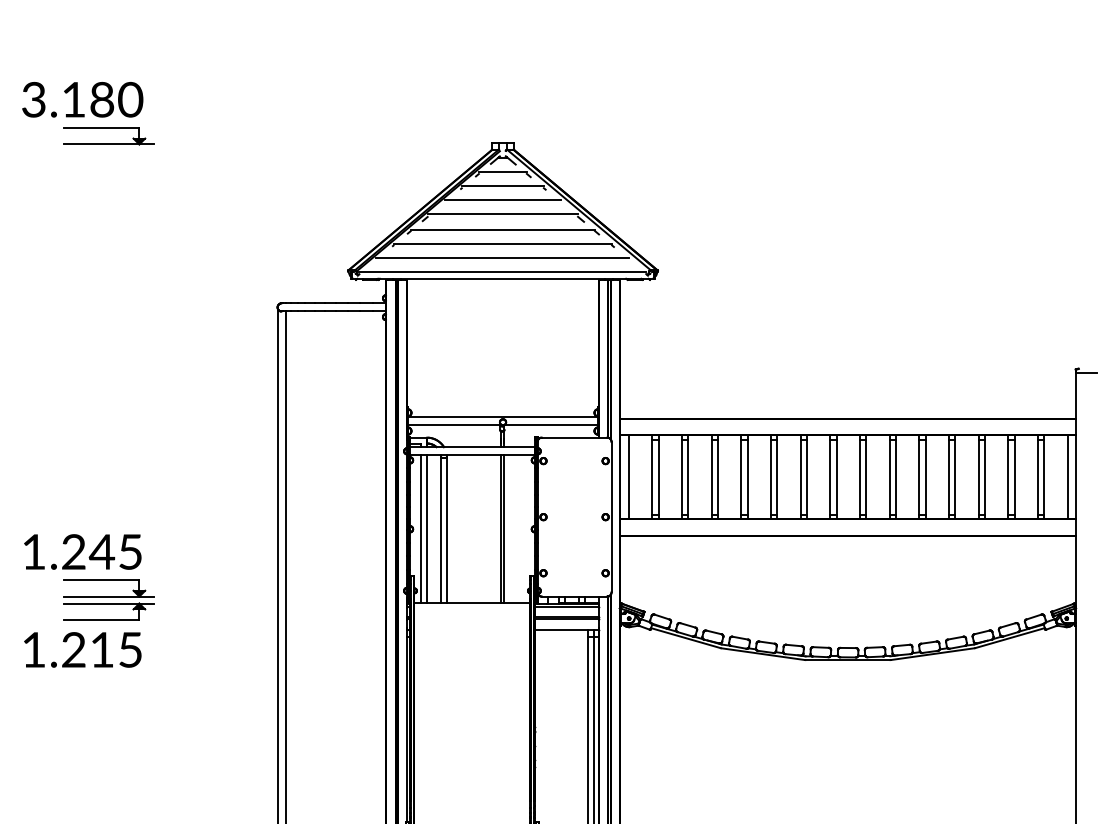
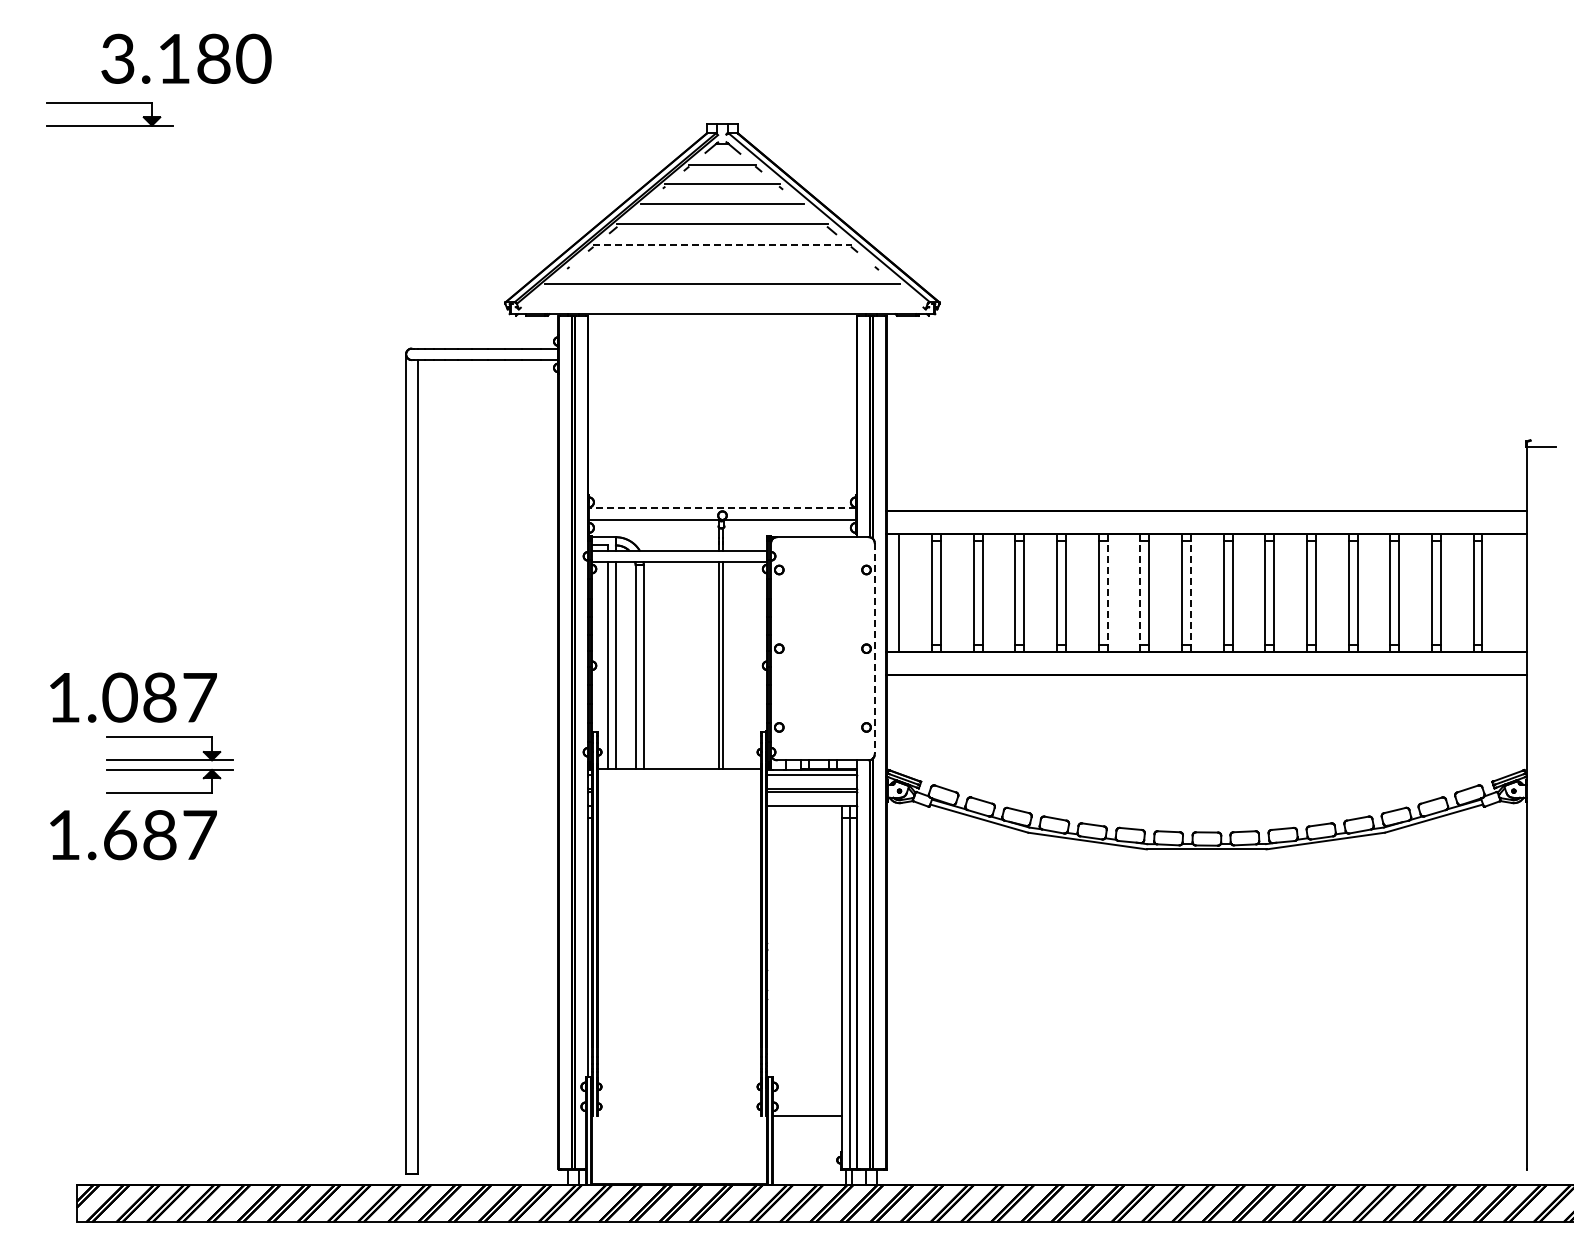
text: (82, 99) -> (186, 58), moved
part: (109, 128) -> (109, 103), moved
line: (503, 229) -> (722, 245), solid -> dashed
line: (502, 243) -> (721, 264), removed
line: (502, 271) -> (721, 304), removed
line: (503, 417) -> (722, 508), solid -> dashed
line: (777, 477) -> (1107, 593), solid -> dashed
line: (800, 477) -> (1140, 593), solid -> dashed
line: (836, 477) -> (1190, 593), solid -> dashed
line: (1067, 477) -> (1515, 592), removed
line: (611, 516) -> (874, 648), solid -> dashed
text: (101, 551) -> (159, 697), 1.245 -> 1.087
text: (101, 650) -> (159, 835), 1.215 -> 1.687

